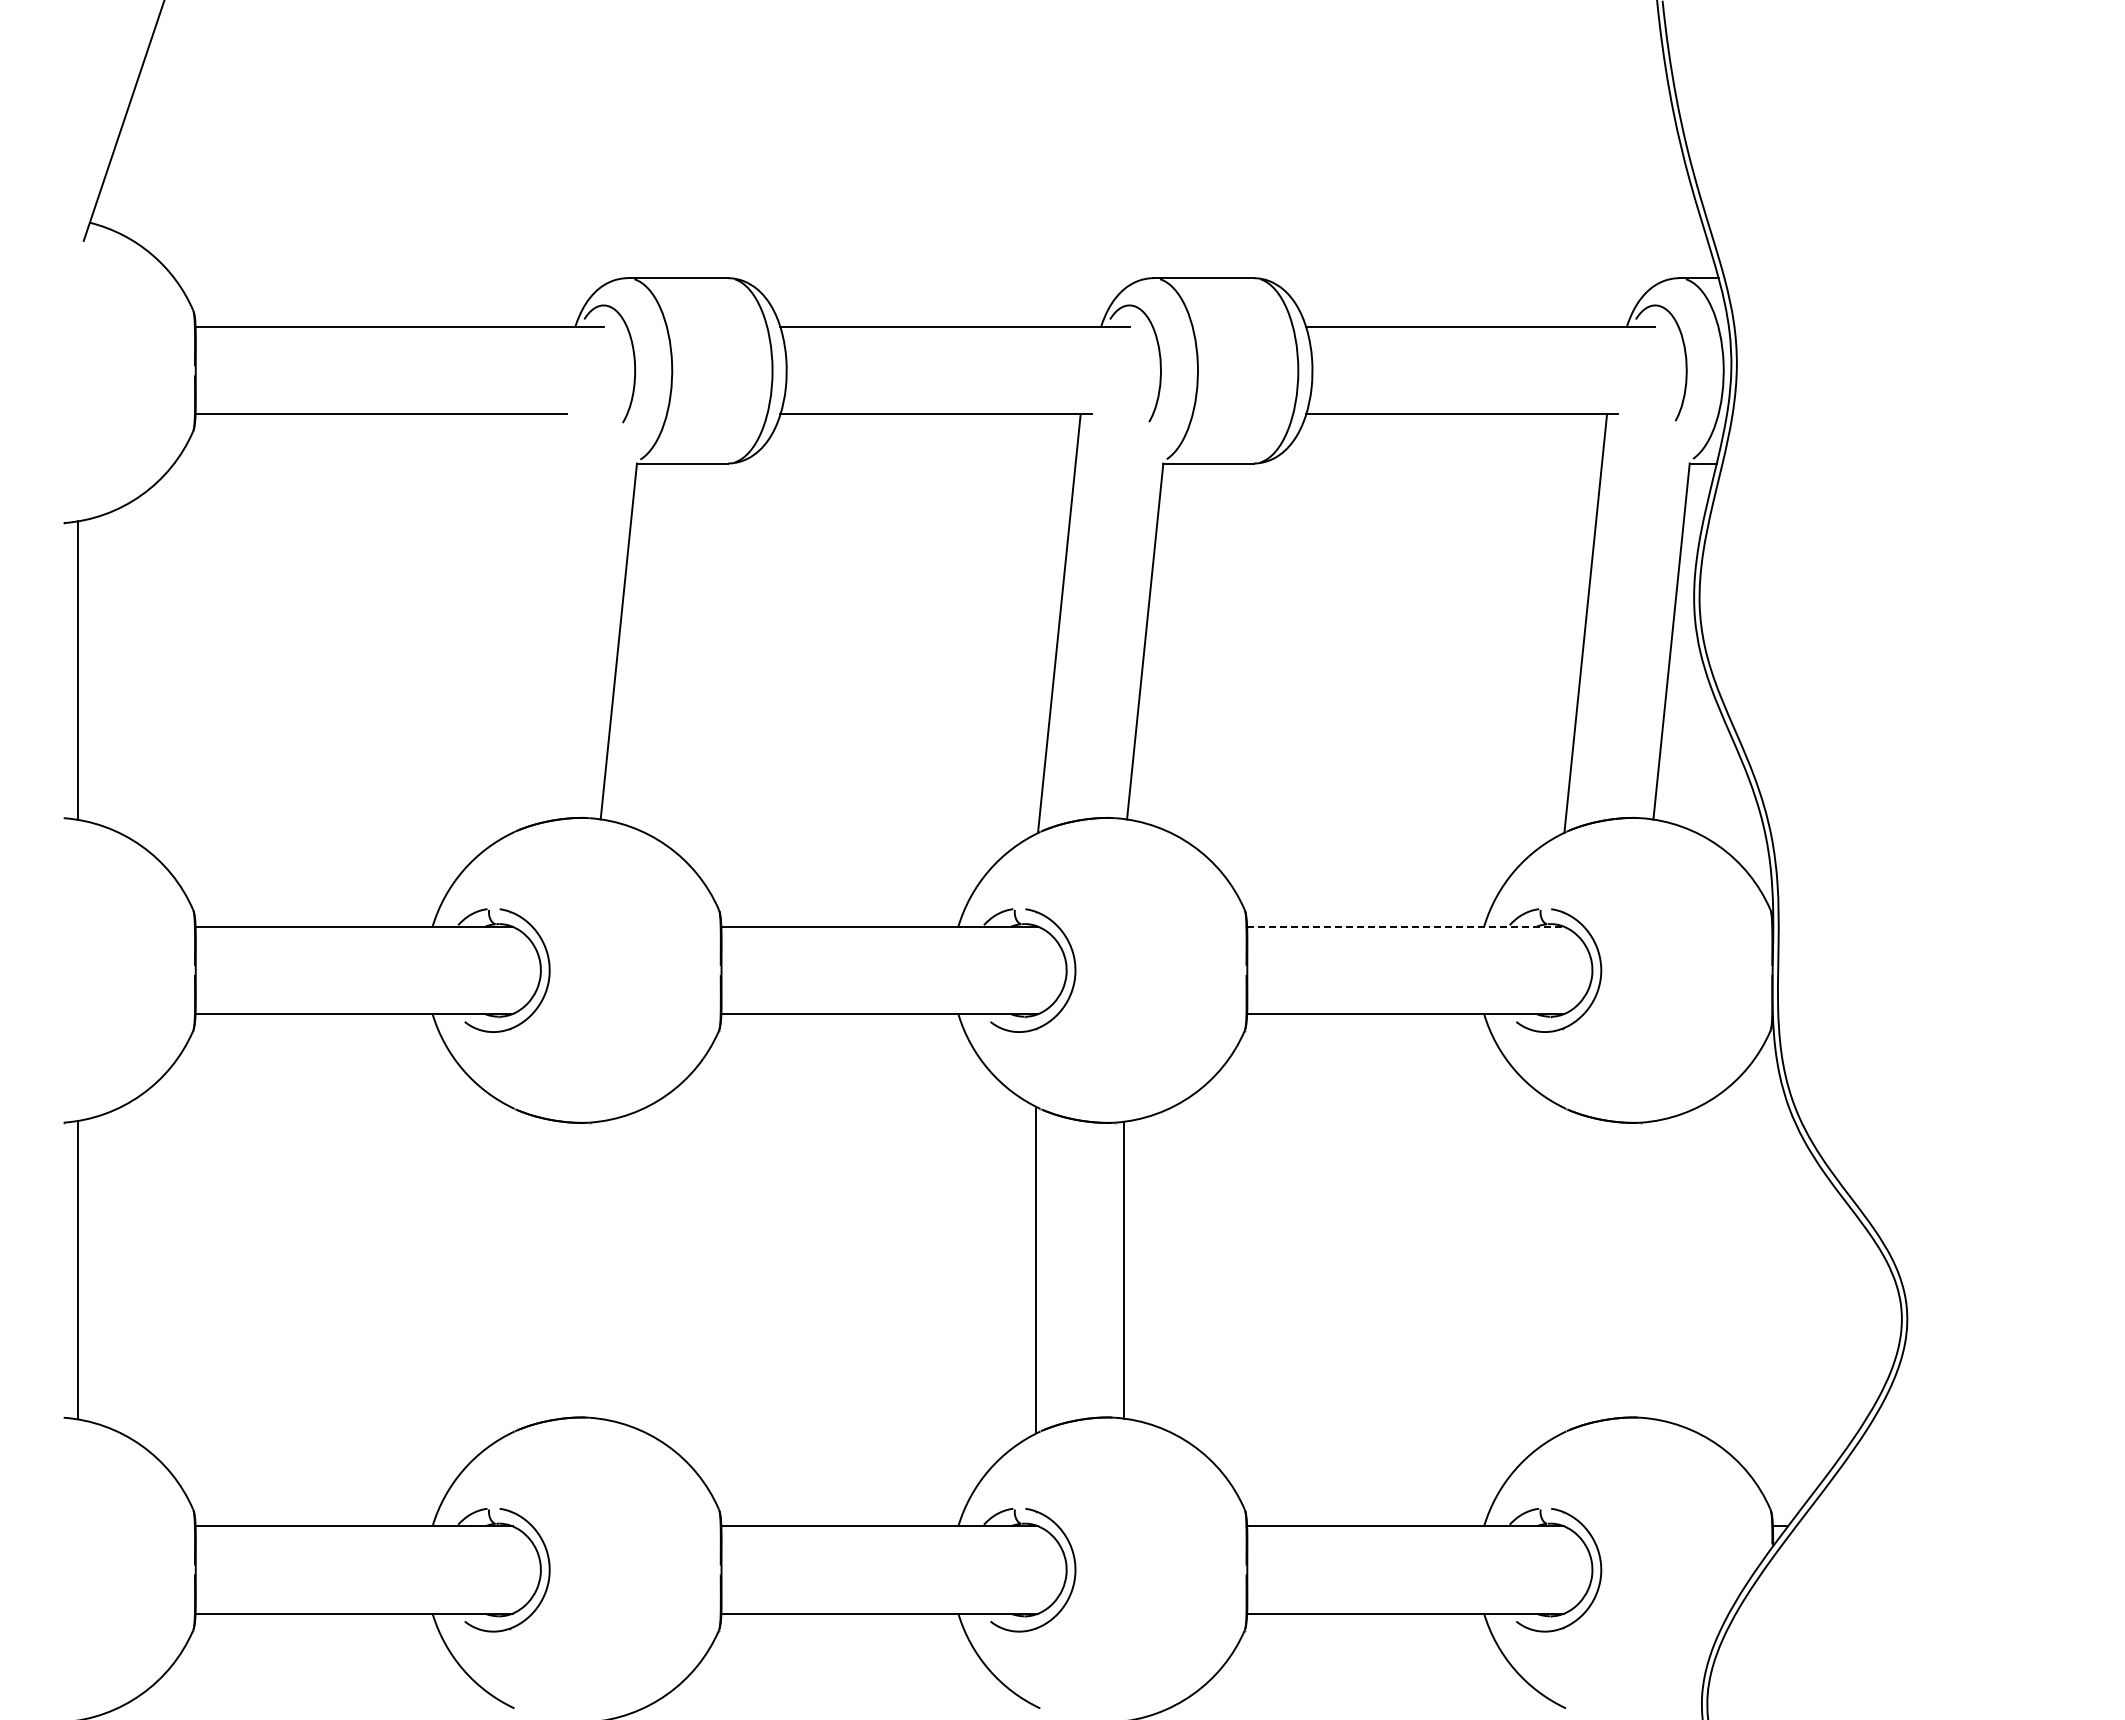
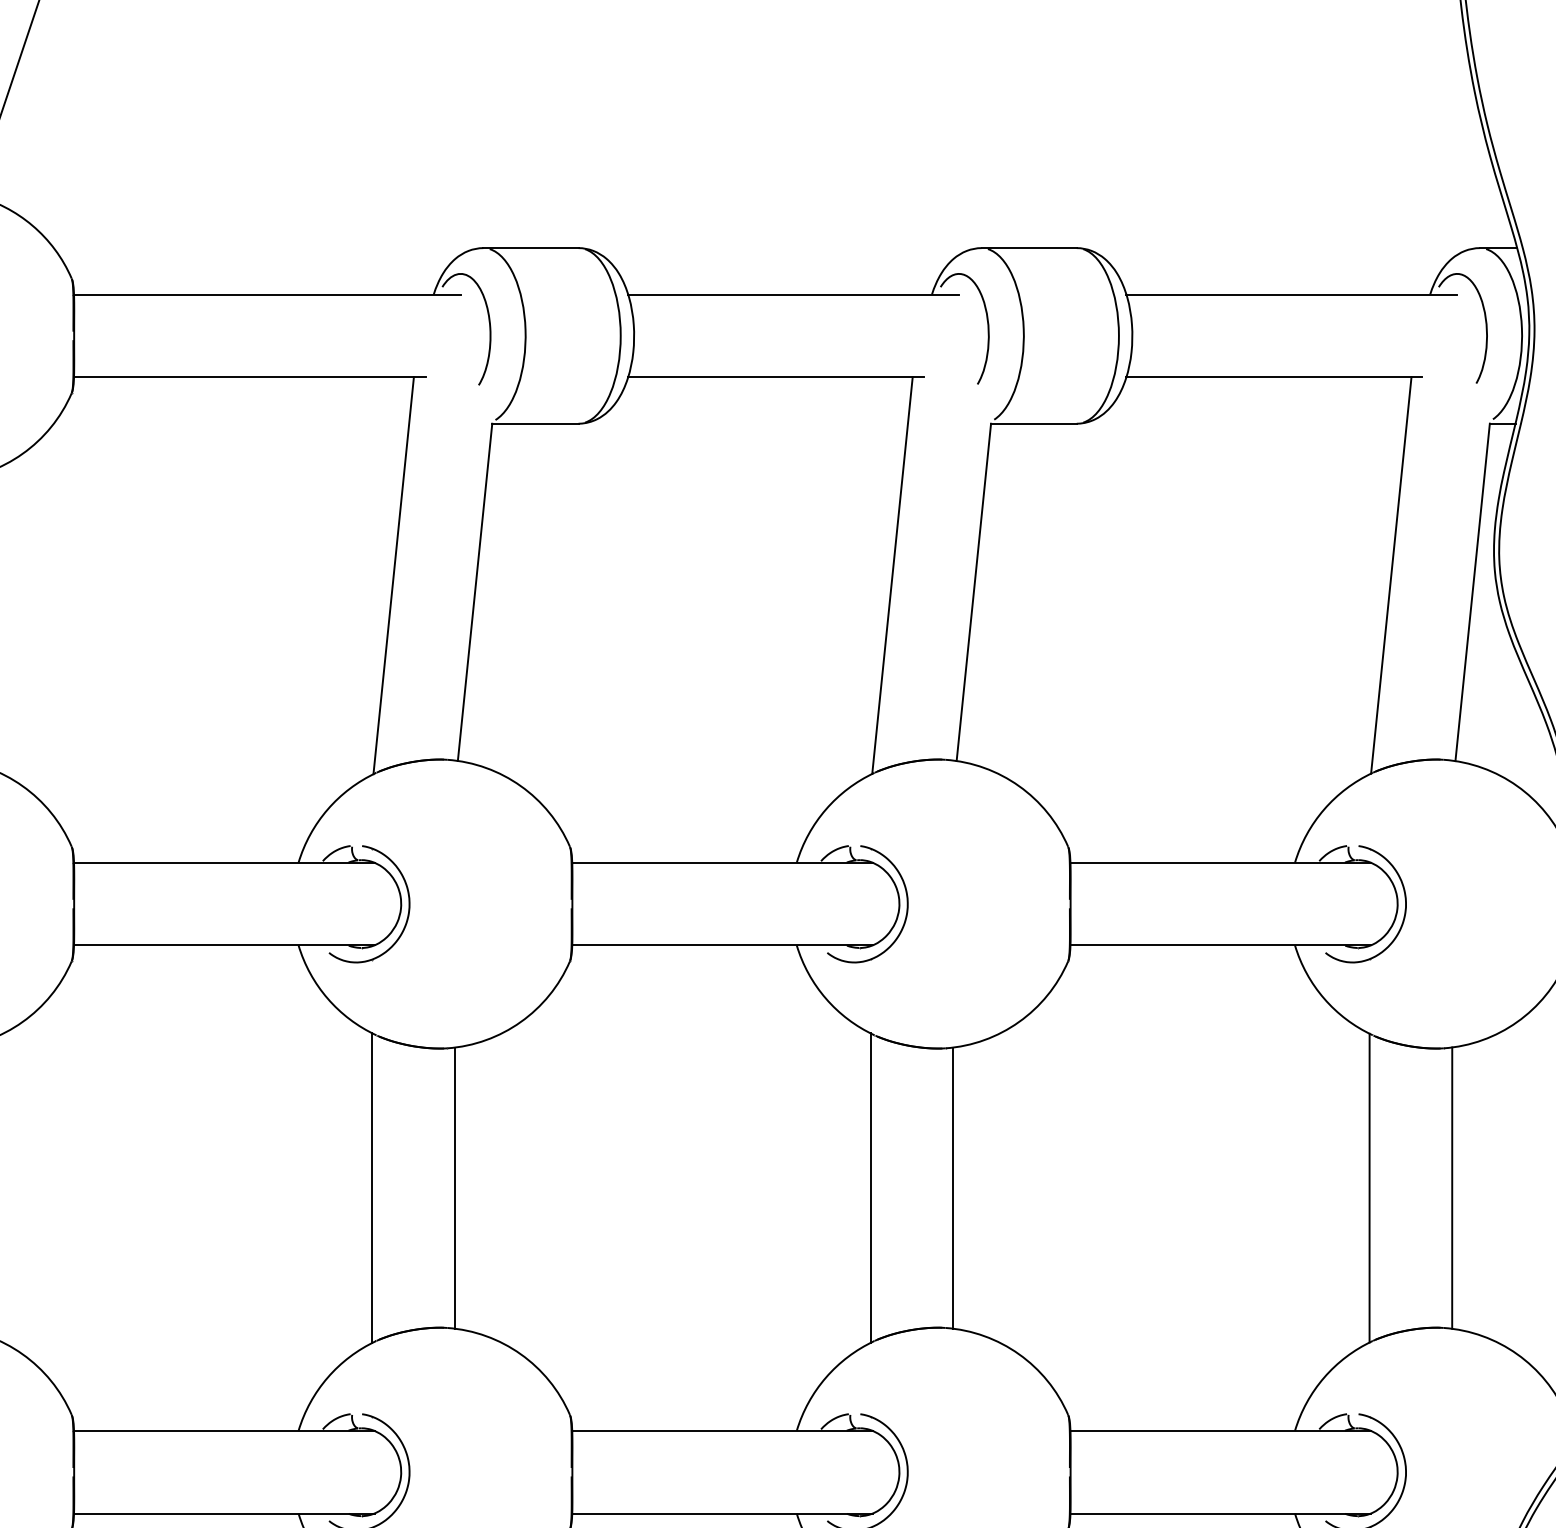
line: (532, 623) -> (393, 575), added
line: (1405, 926) -> (1220, 862), dashed -> solid
line: (510, 1269) -> (372, 1187), added
line: (597, 1269) -> (454, 1187), added
line: (1649, 1269) -> (1451, 1187), added
line: (1562, 1270) -> (1369, 1188), added

